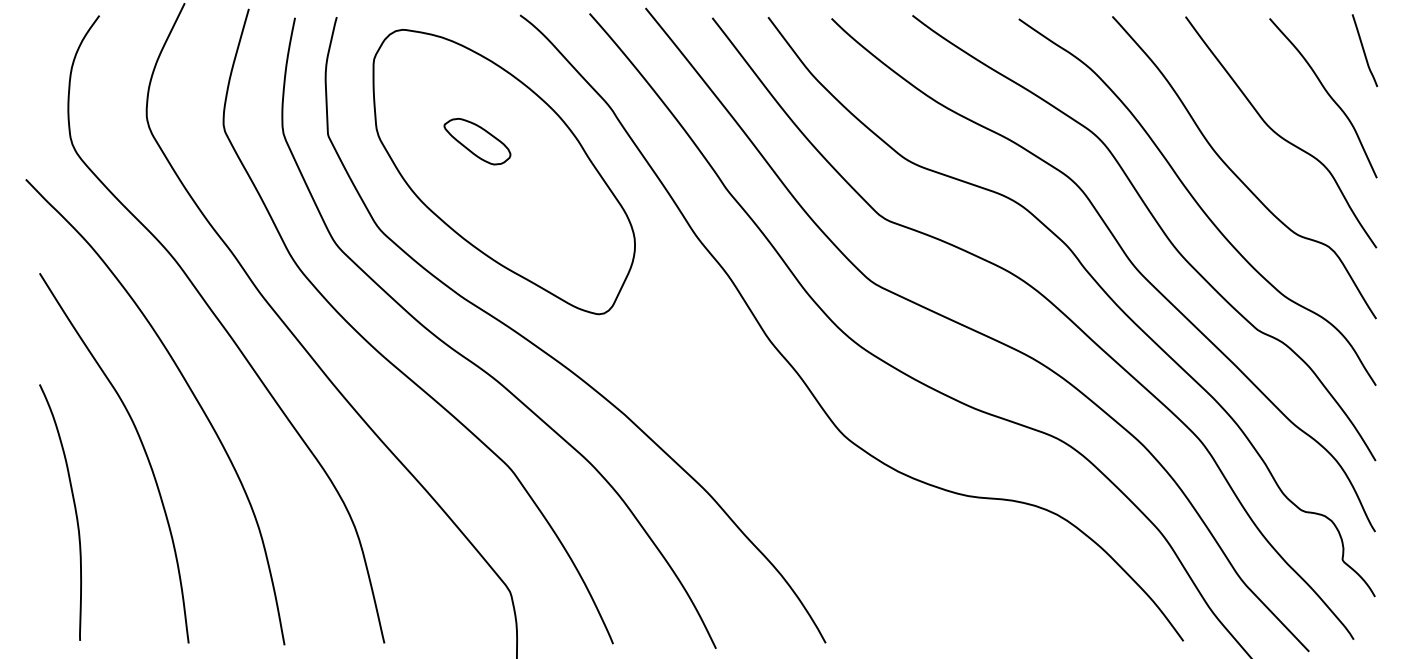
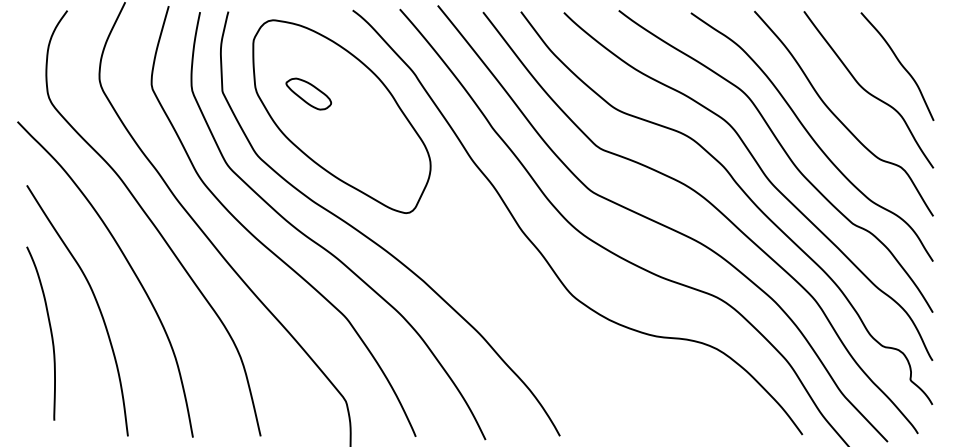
curve: (1364, 50) -> (925, 34), removed
part: (477, 140) -> (308, 93), moved
curve: (74, 512) -> (50, 333), moved

